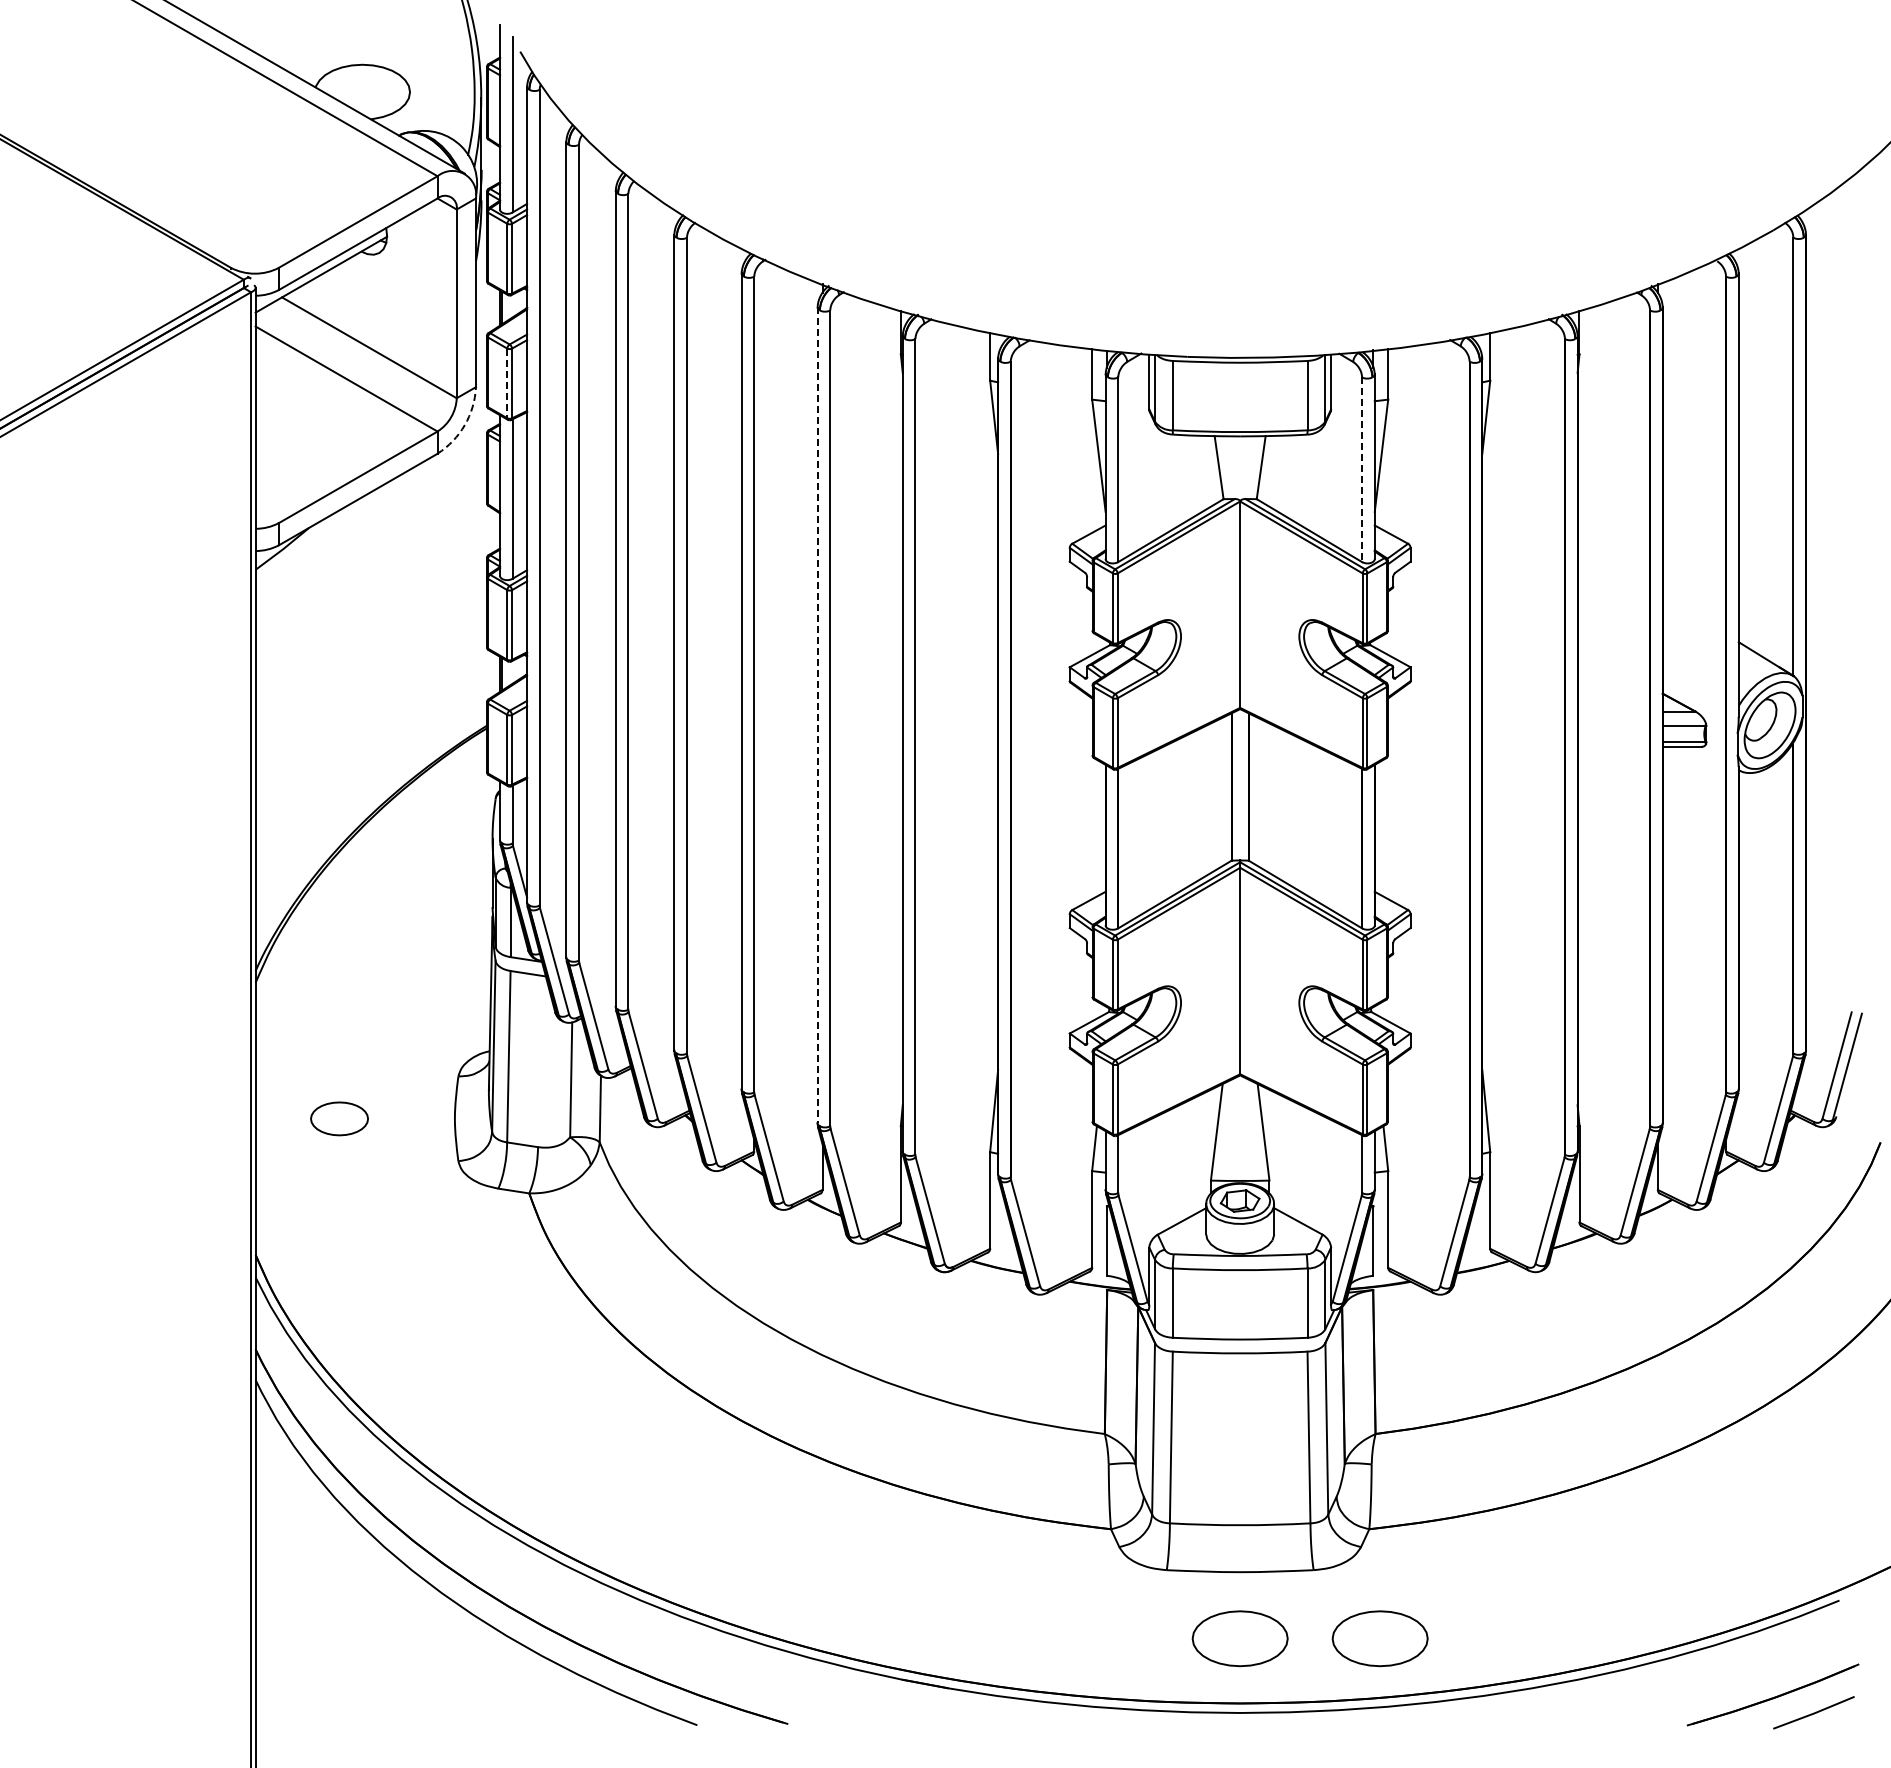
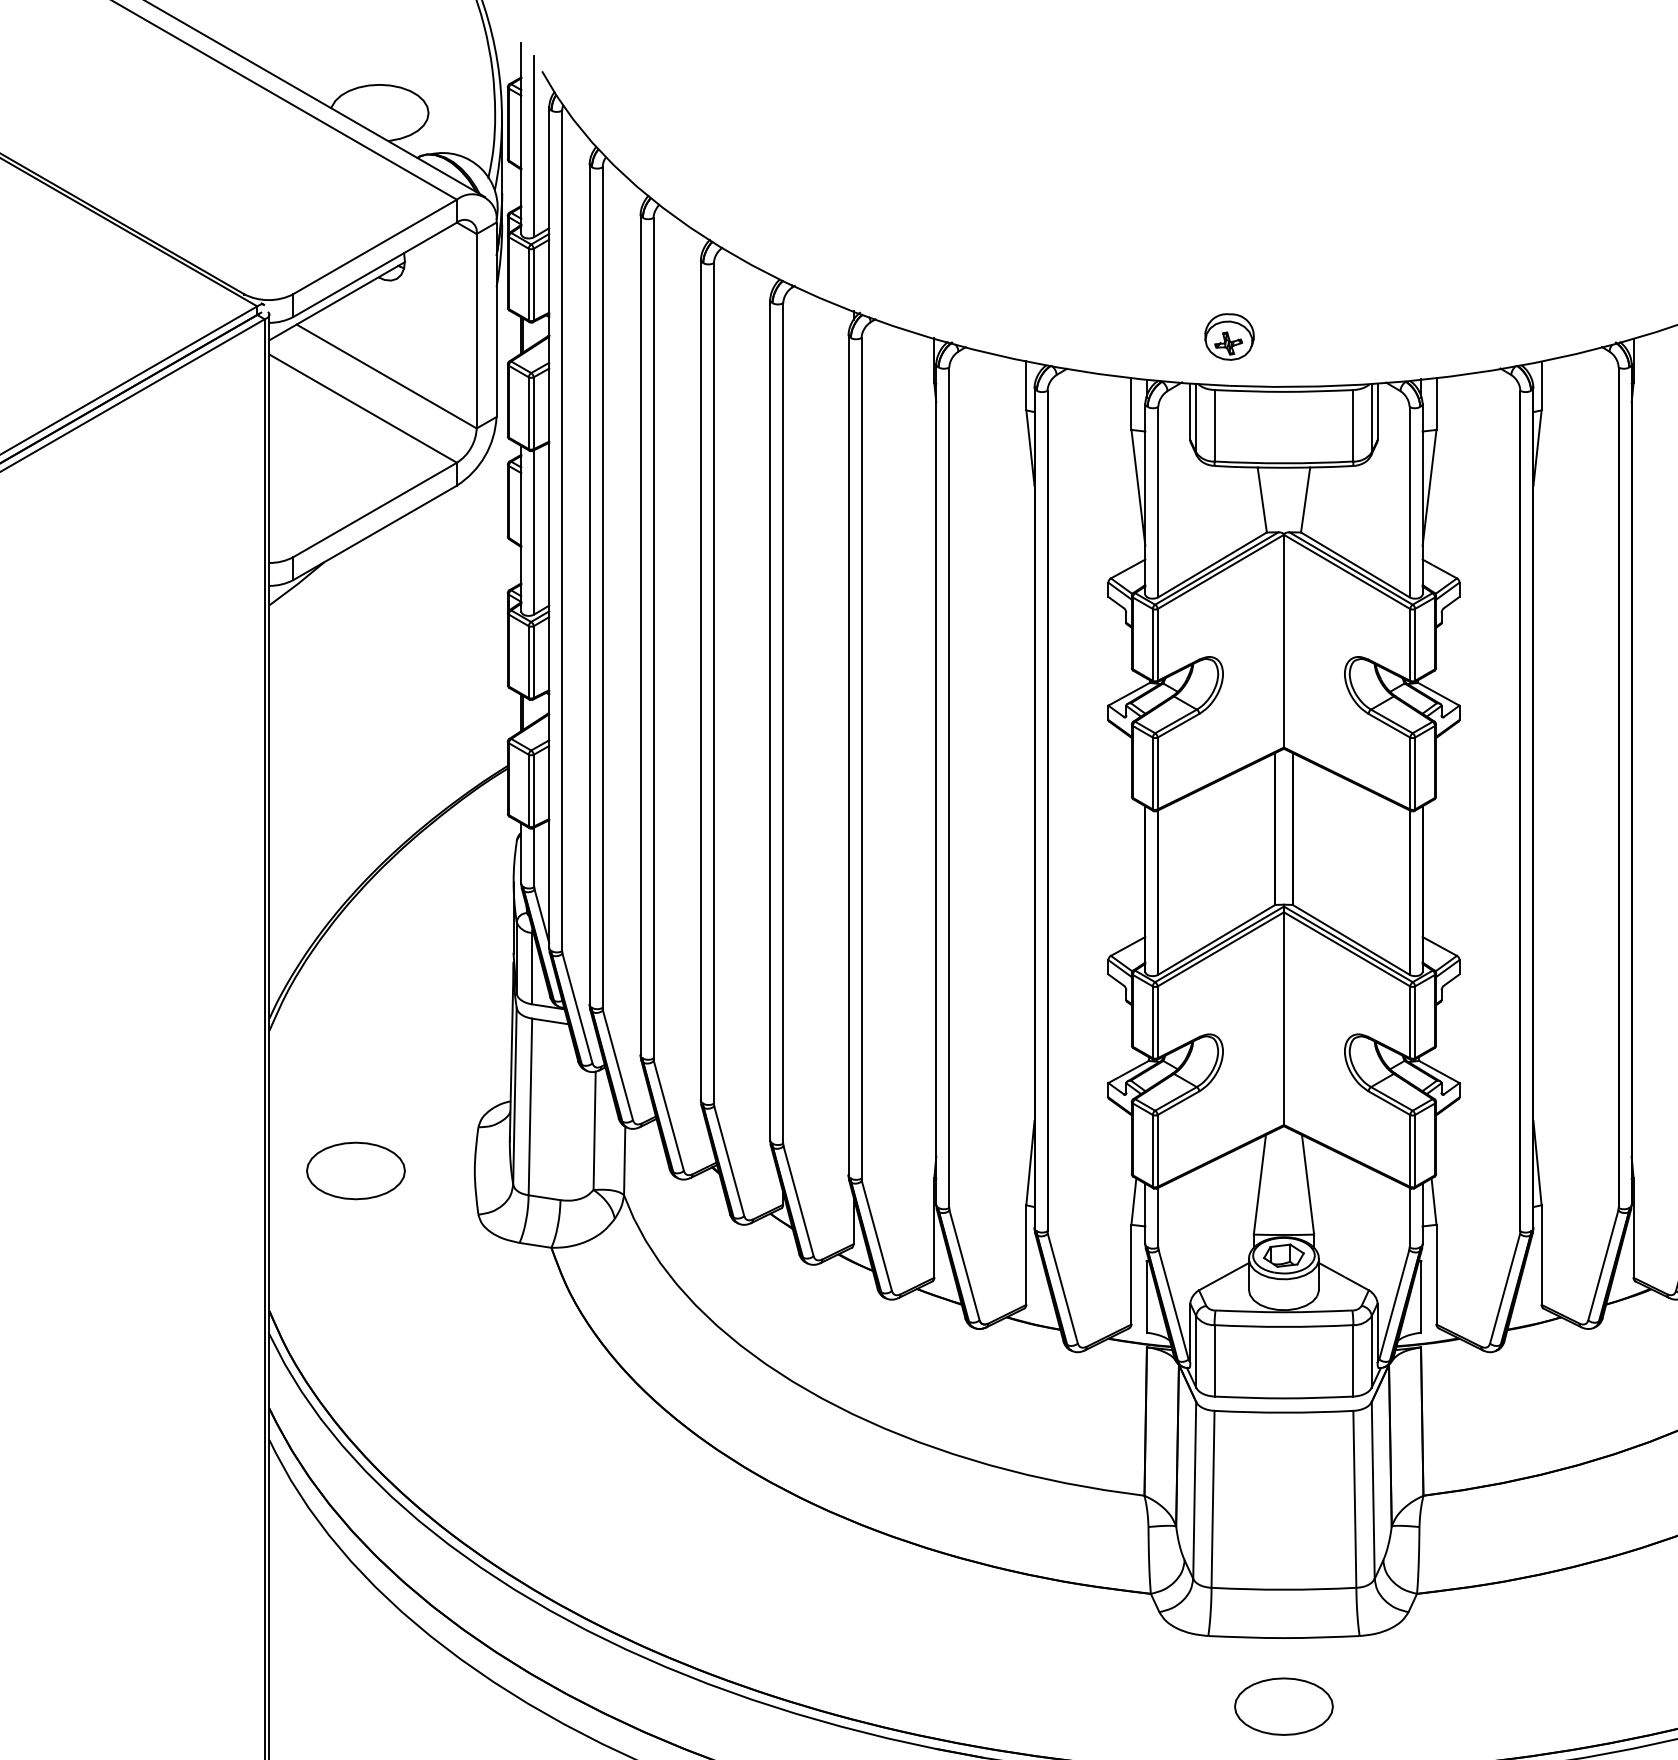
part: (1187, 309) -> (1229, 337), added
line: (507, 383) -> (529, 413), dashed -> solid
arc: (464, 425) -> (484, 456), dashed -> solid
line: (1362, 470) -> (1409, 502), dashed -> solid
line: (817, 715) -> (848, 755), dashed -> solid
part: (339, 1118) -> (355, 1170), size x1.67
part: (1379, 1638) -> (1427, 1706), removed

